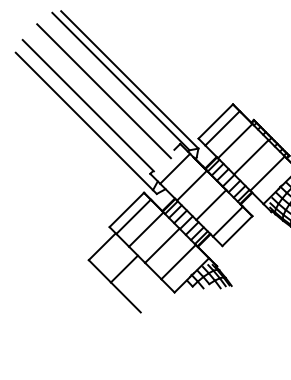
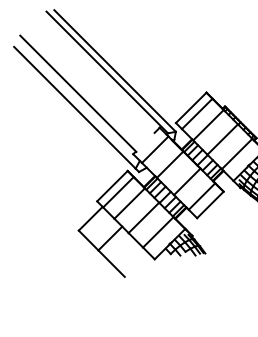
line: (104, 90) -> (92, 80), removed

